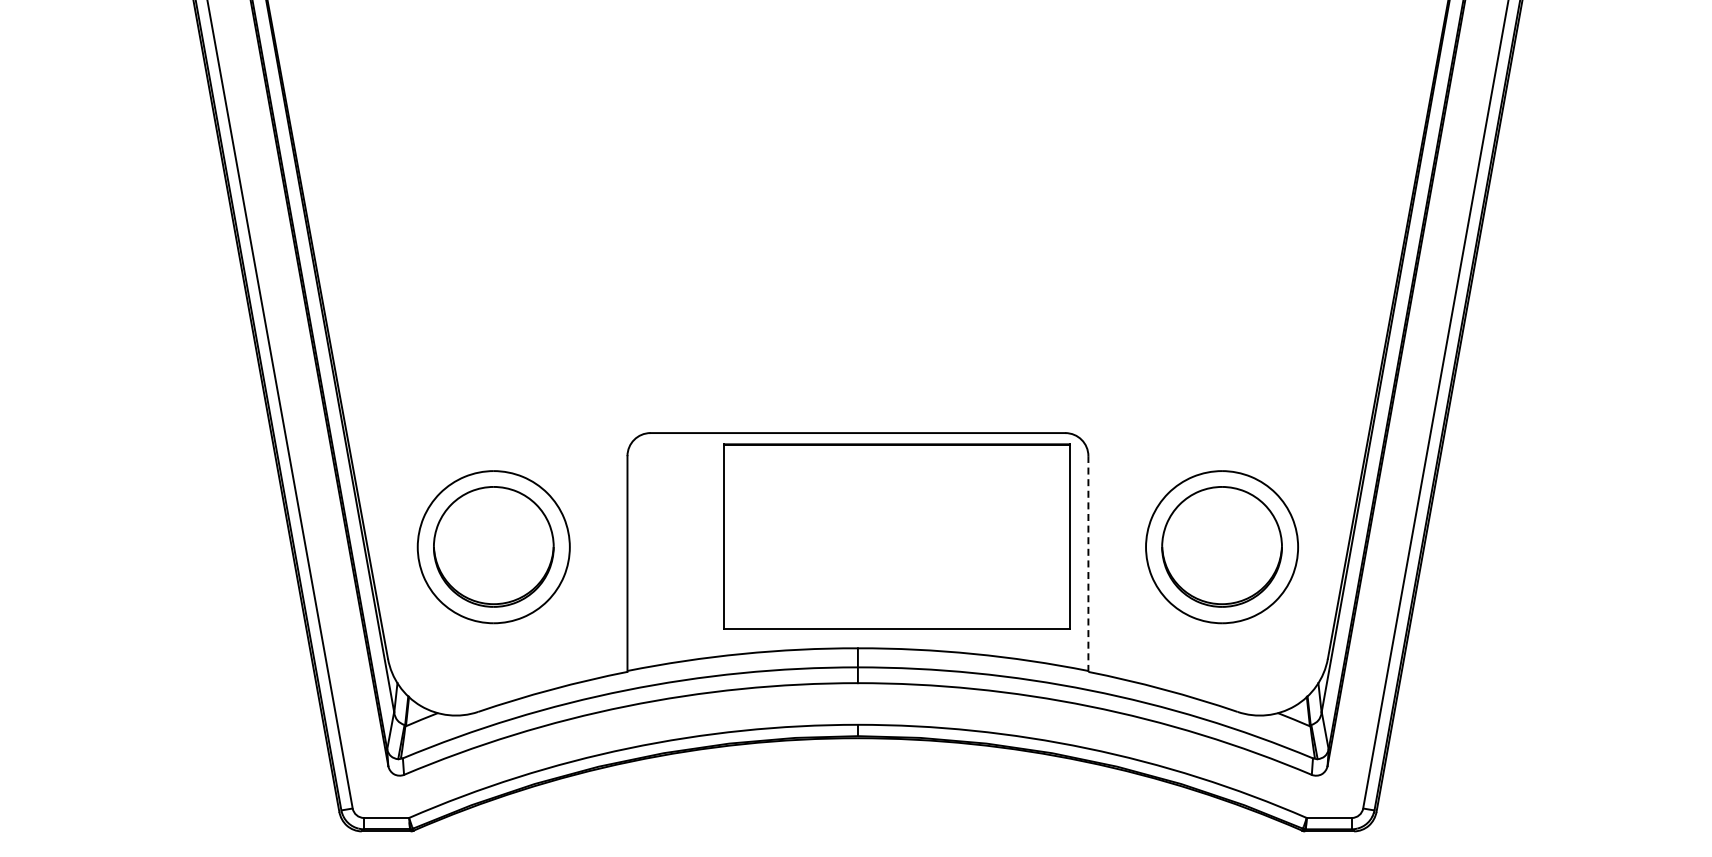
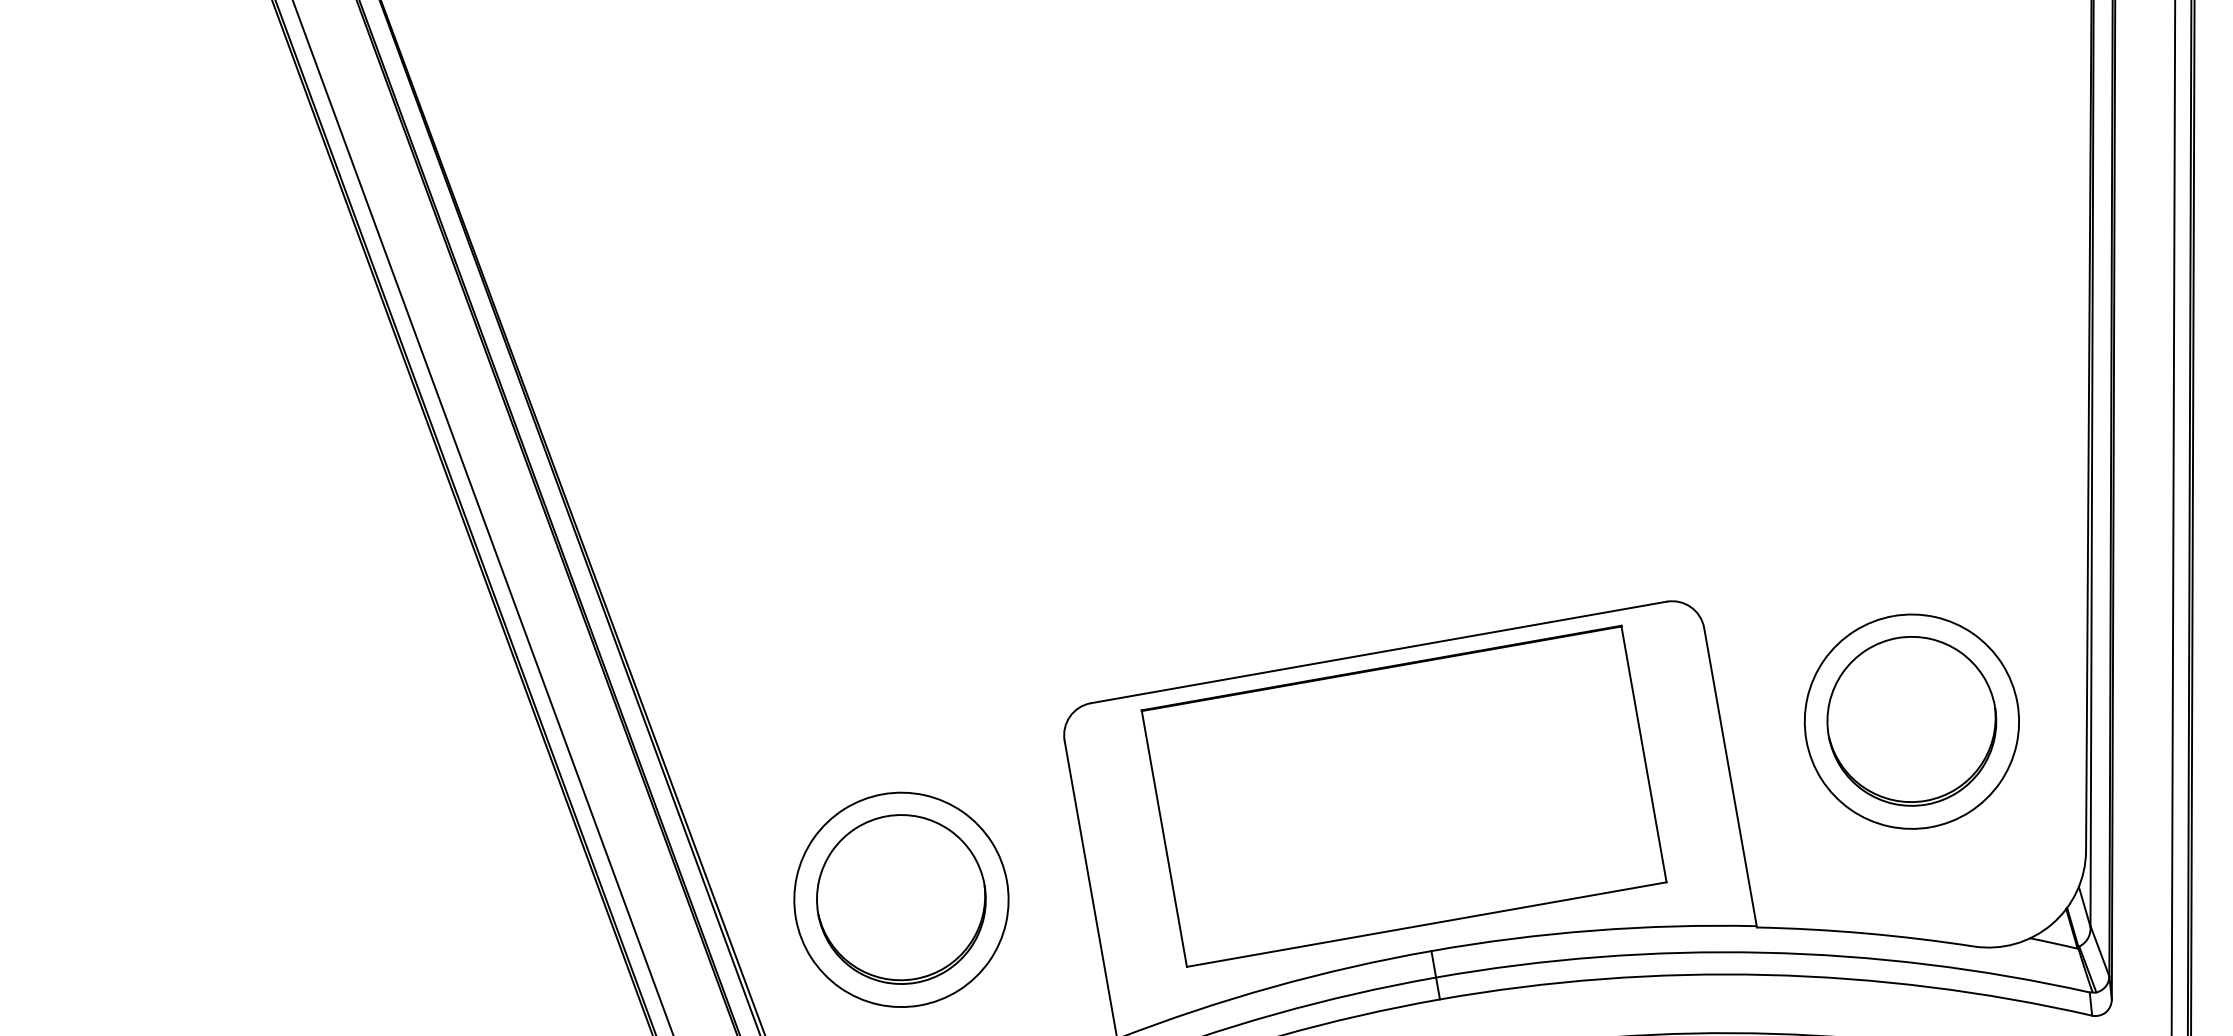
part: (896, 536) -> (1403, 796), moved
line: (1088, 564) -> (1730, 778), dashed -> solid

